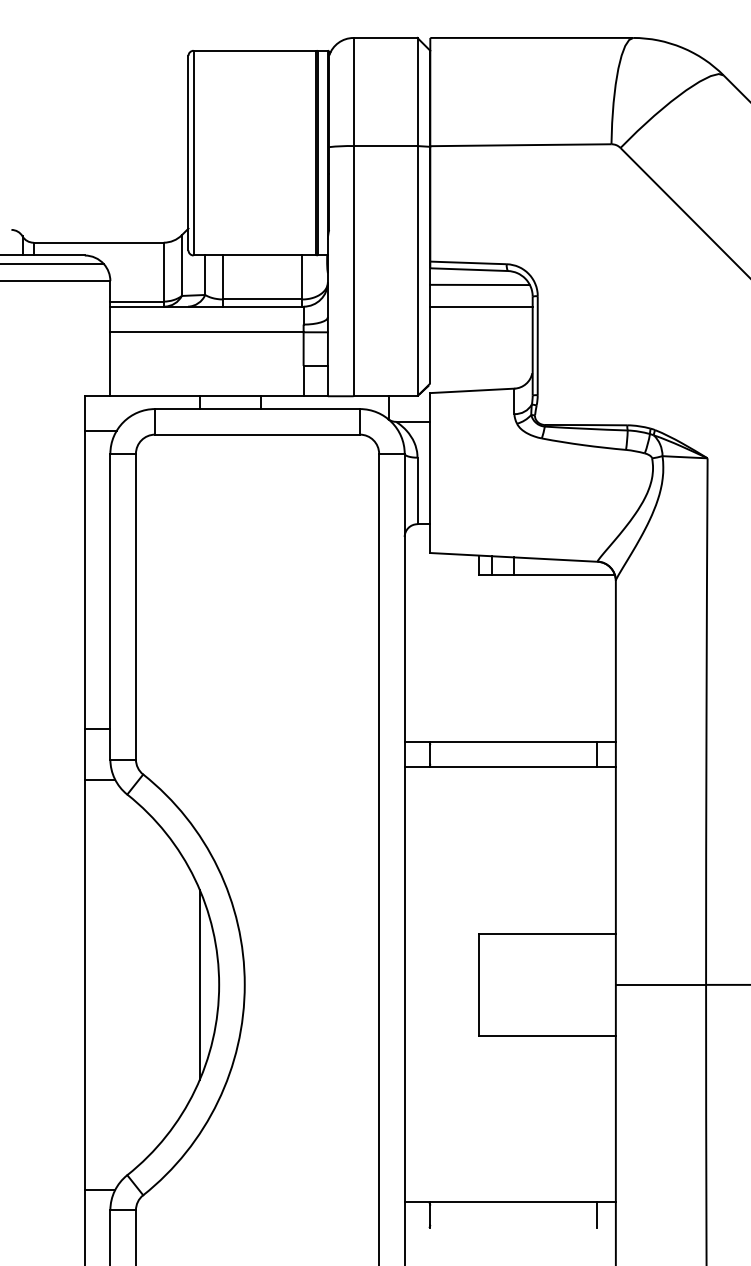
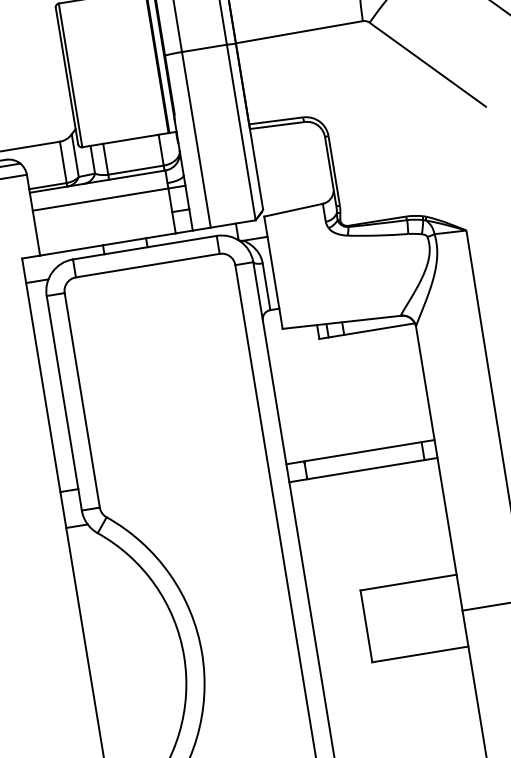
line: (479, 284) -> (286, 134), removed
line: (481, 306) -> (290, 149), removed
line: (199, 984) -> (170, 658), removed

